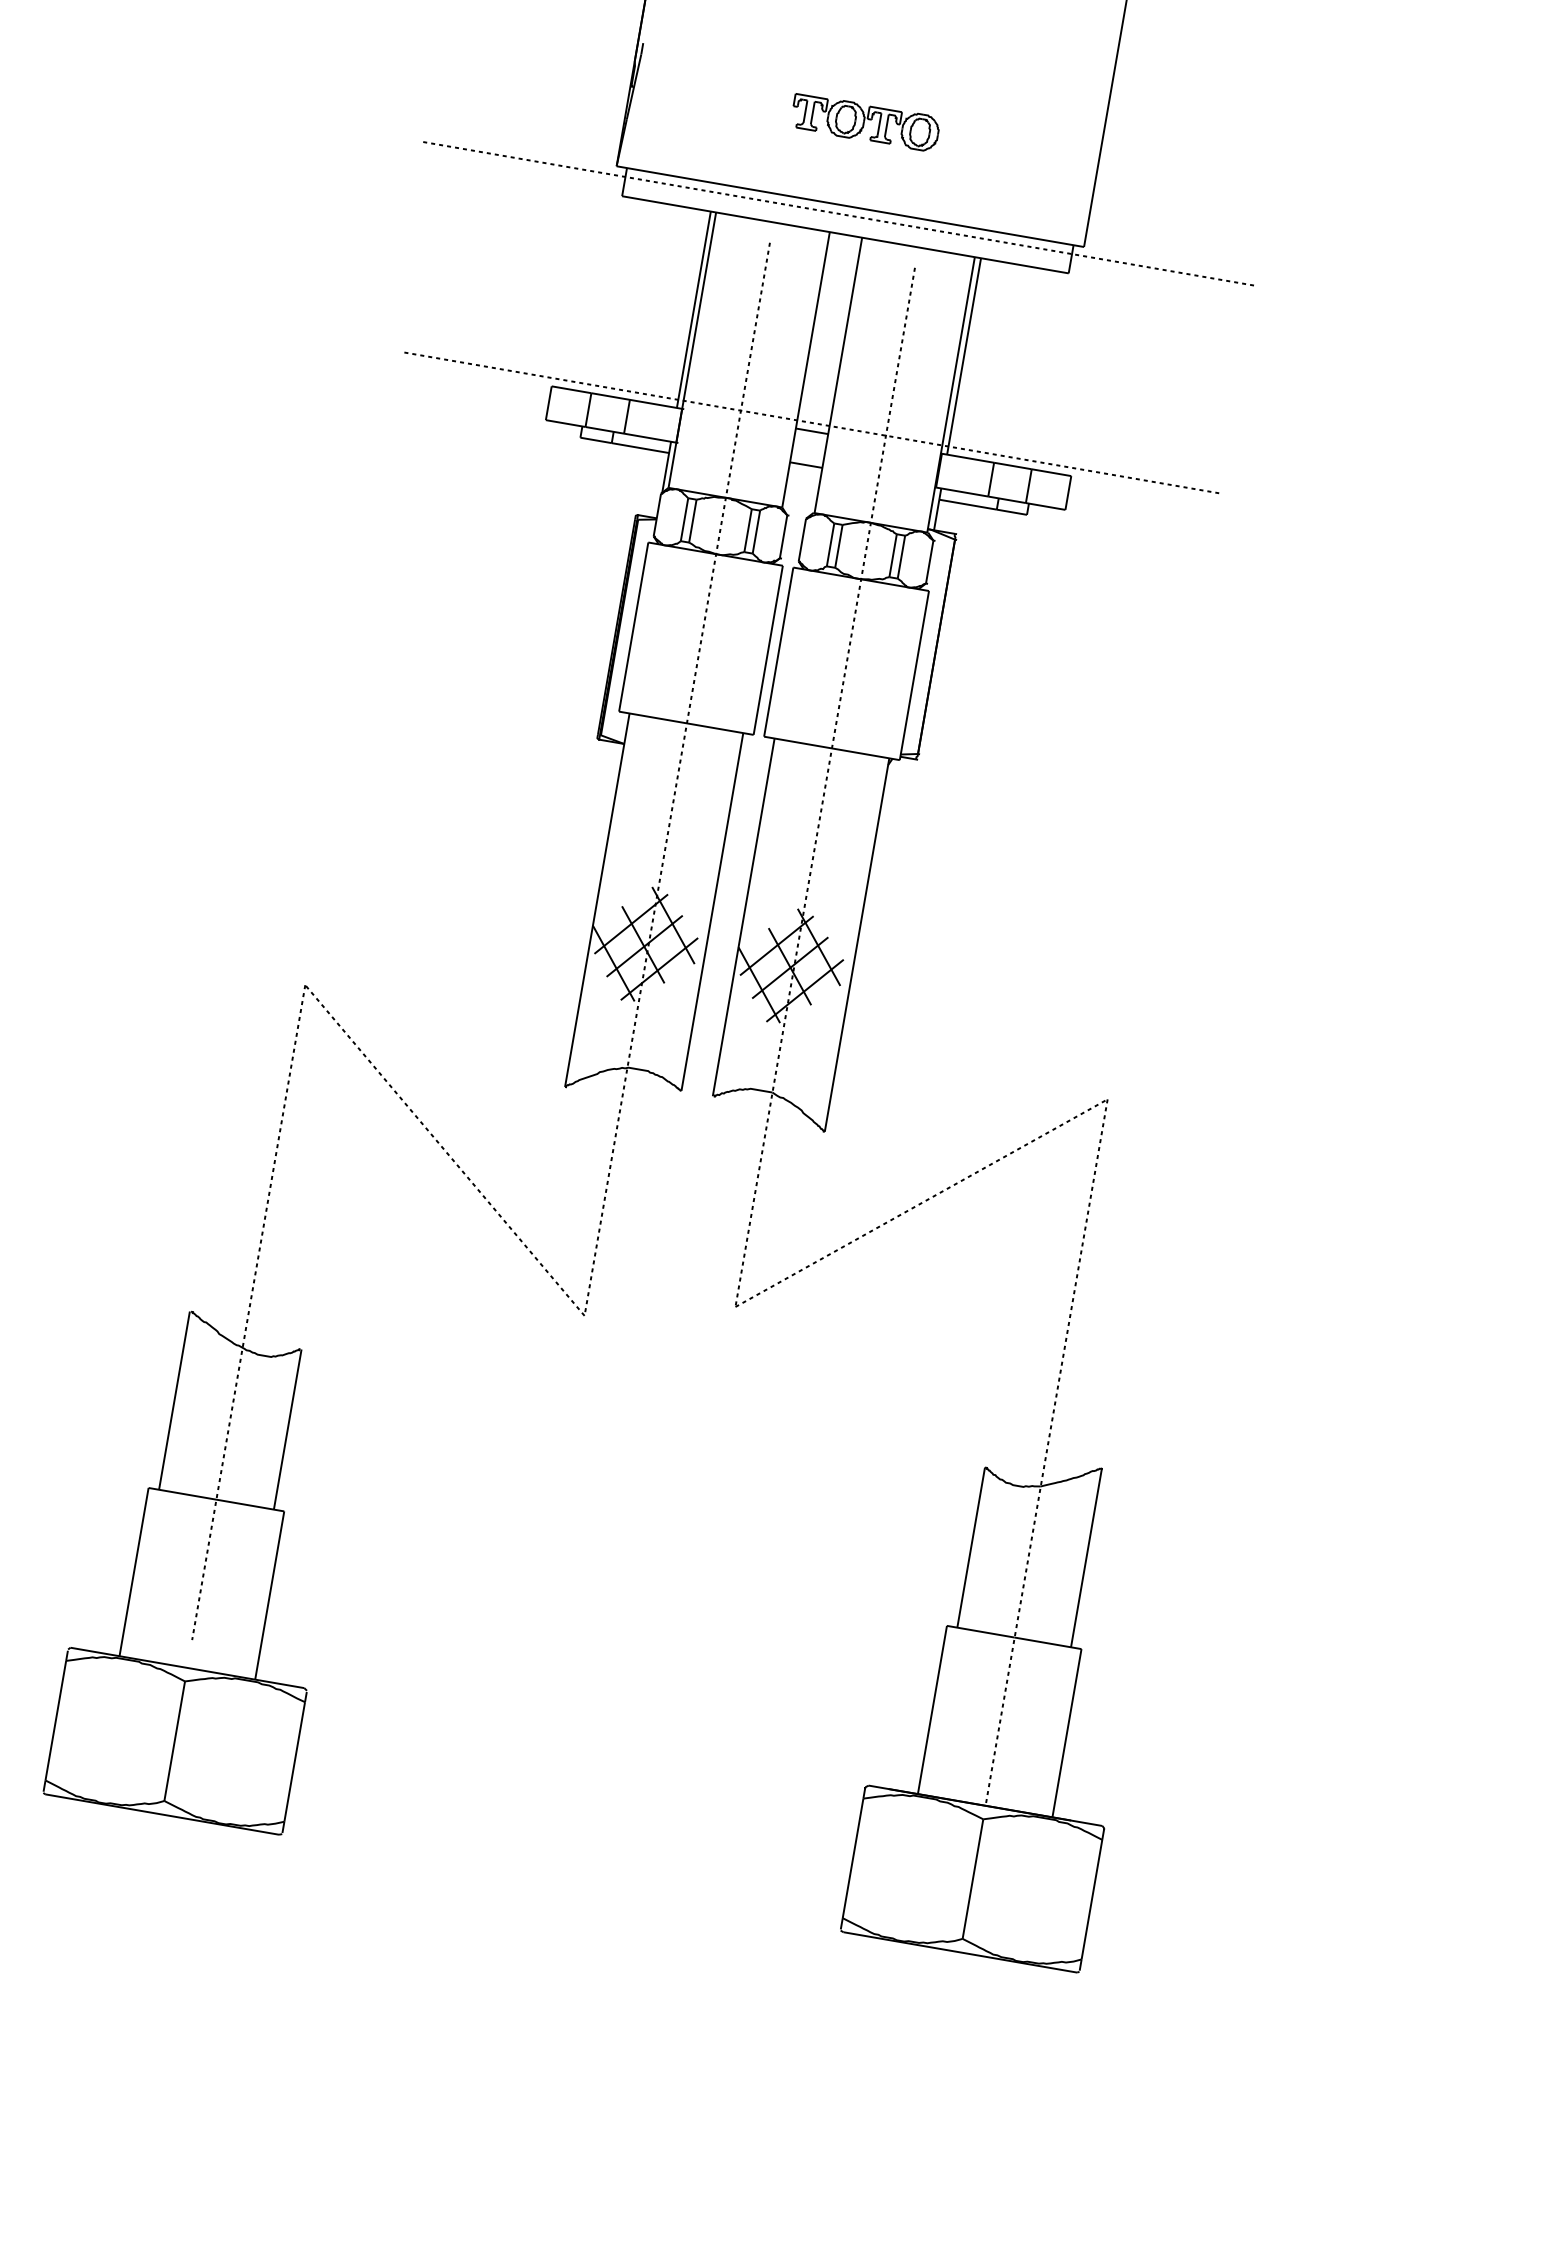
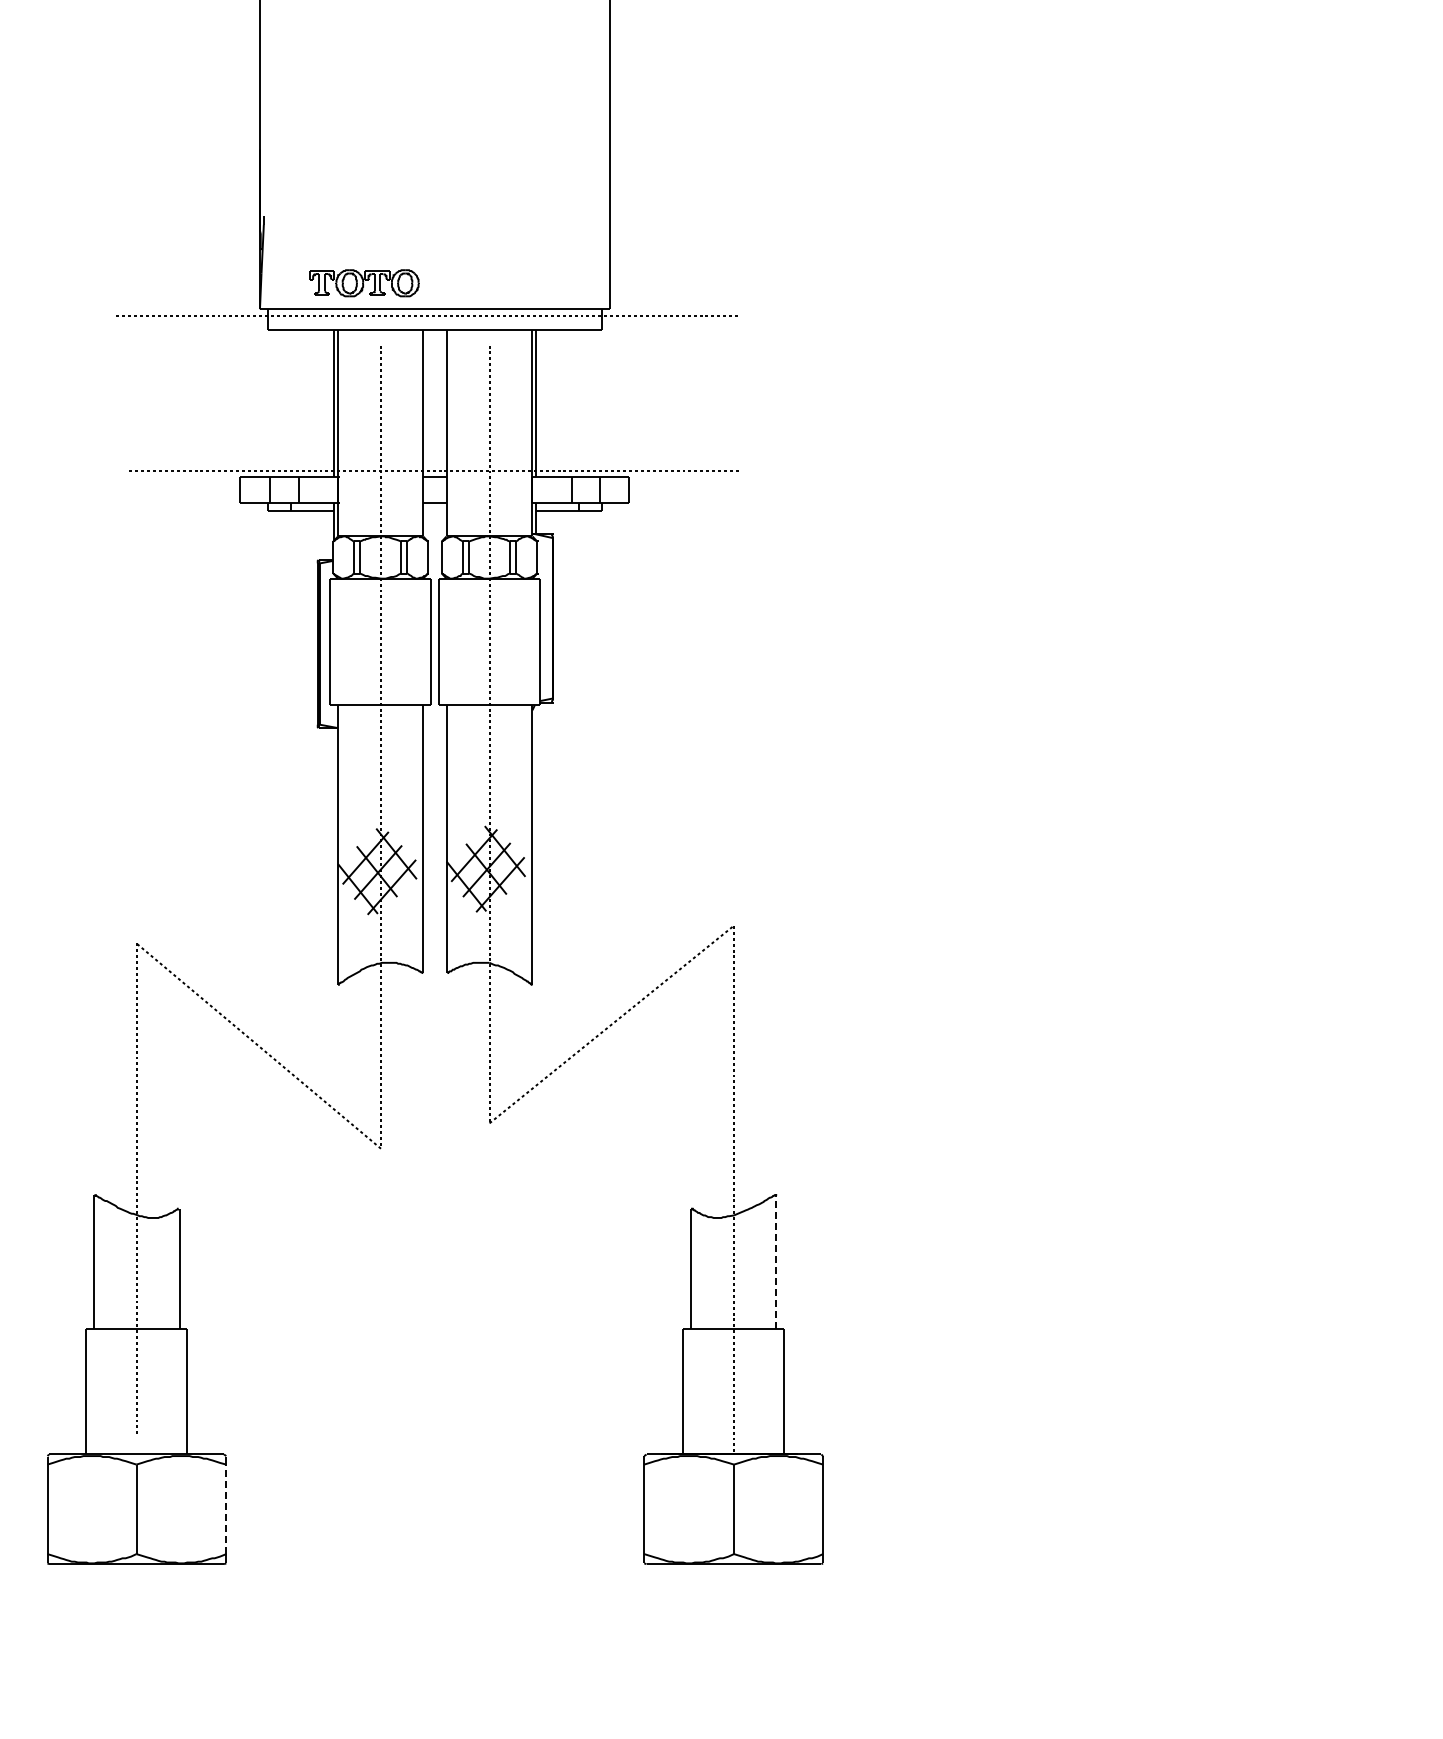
part: (865, 123) -> (364, 283), moved
line: (1086, 1557) -> (776, 1261), solid -> dashed
line: (294, 1762) -> (226, 1509), solid -> dashed

